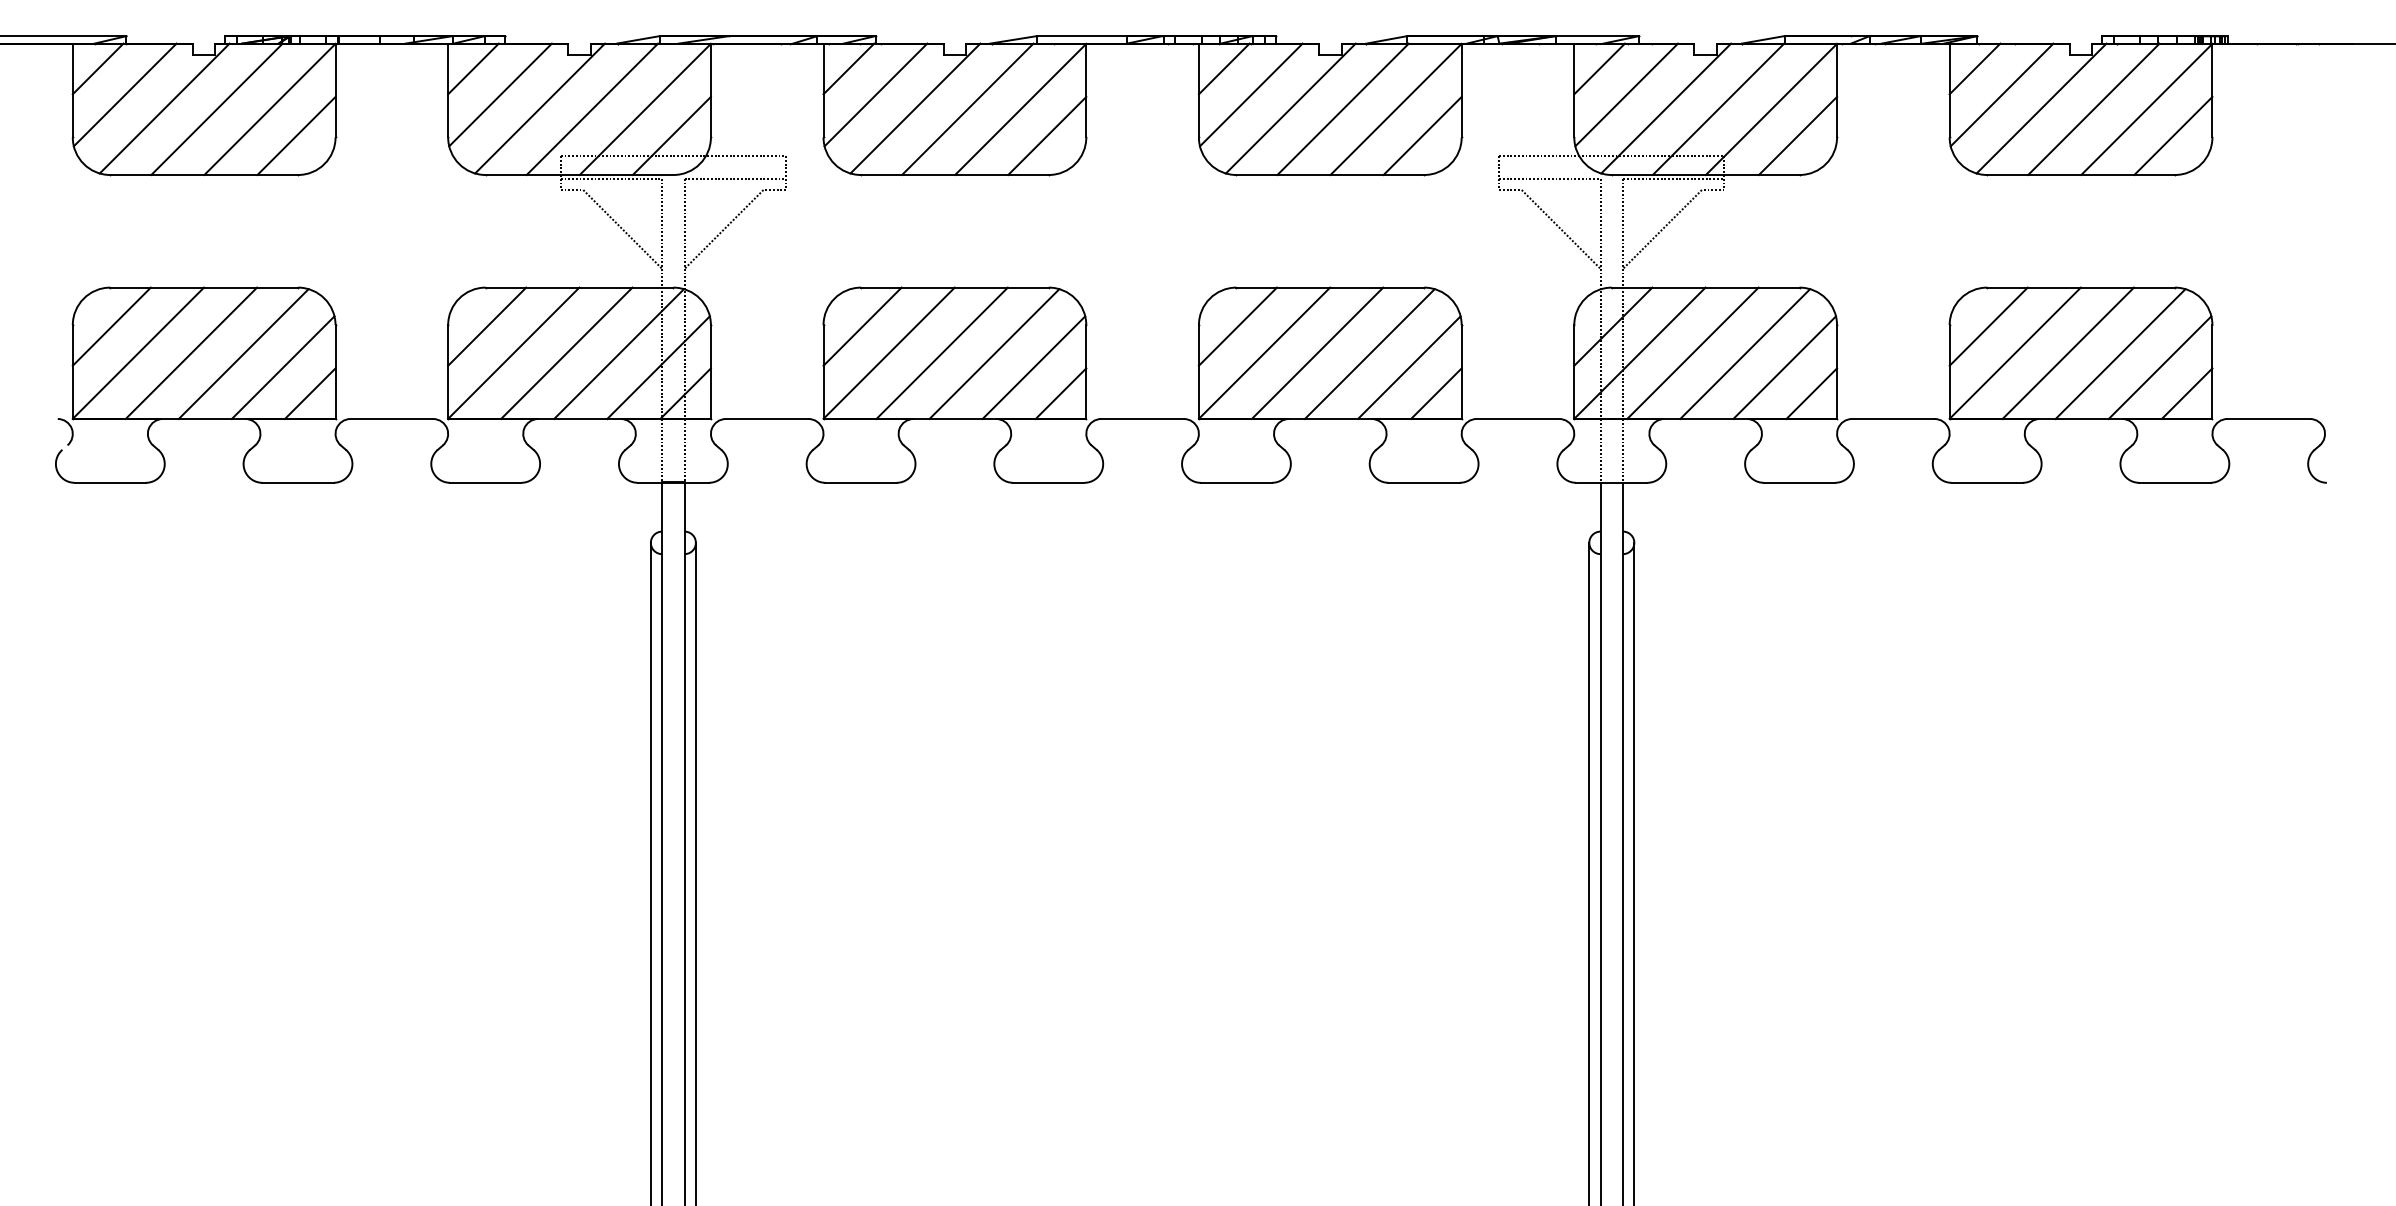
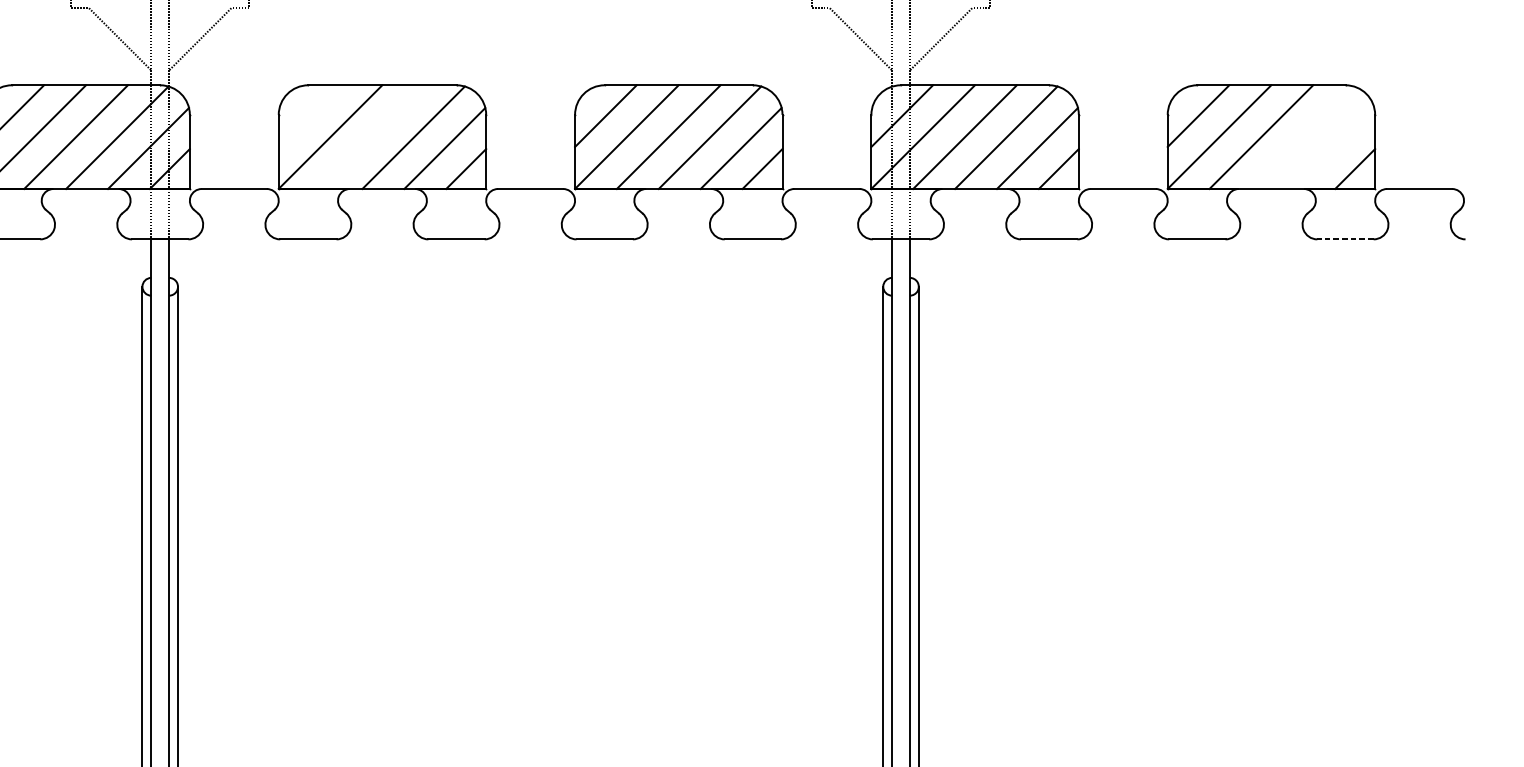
line: (862, 326) -> (309, 115), removed
line: (941, 353) -> (371, 137), removed
line: (2120, 354) -> (1302, 138), removed
line: (2159, 367) -> (1333, 148), removed
line: (2174, 482) -> (1345, 239), solid -> dashed

